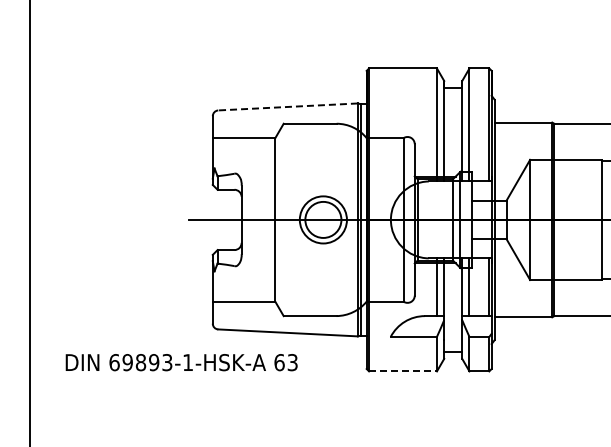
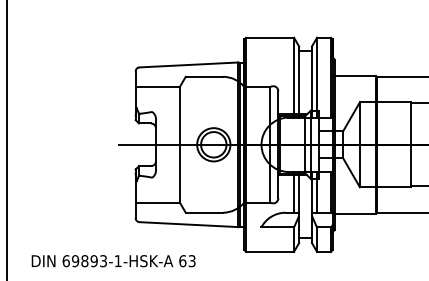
line: (288, 106) -> (189, 64), dashed -> solid
text: (181, 362) -> (113, 261), moved
line: (403, 371) -> (270, 251), dashed -> solid

